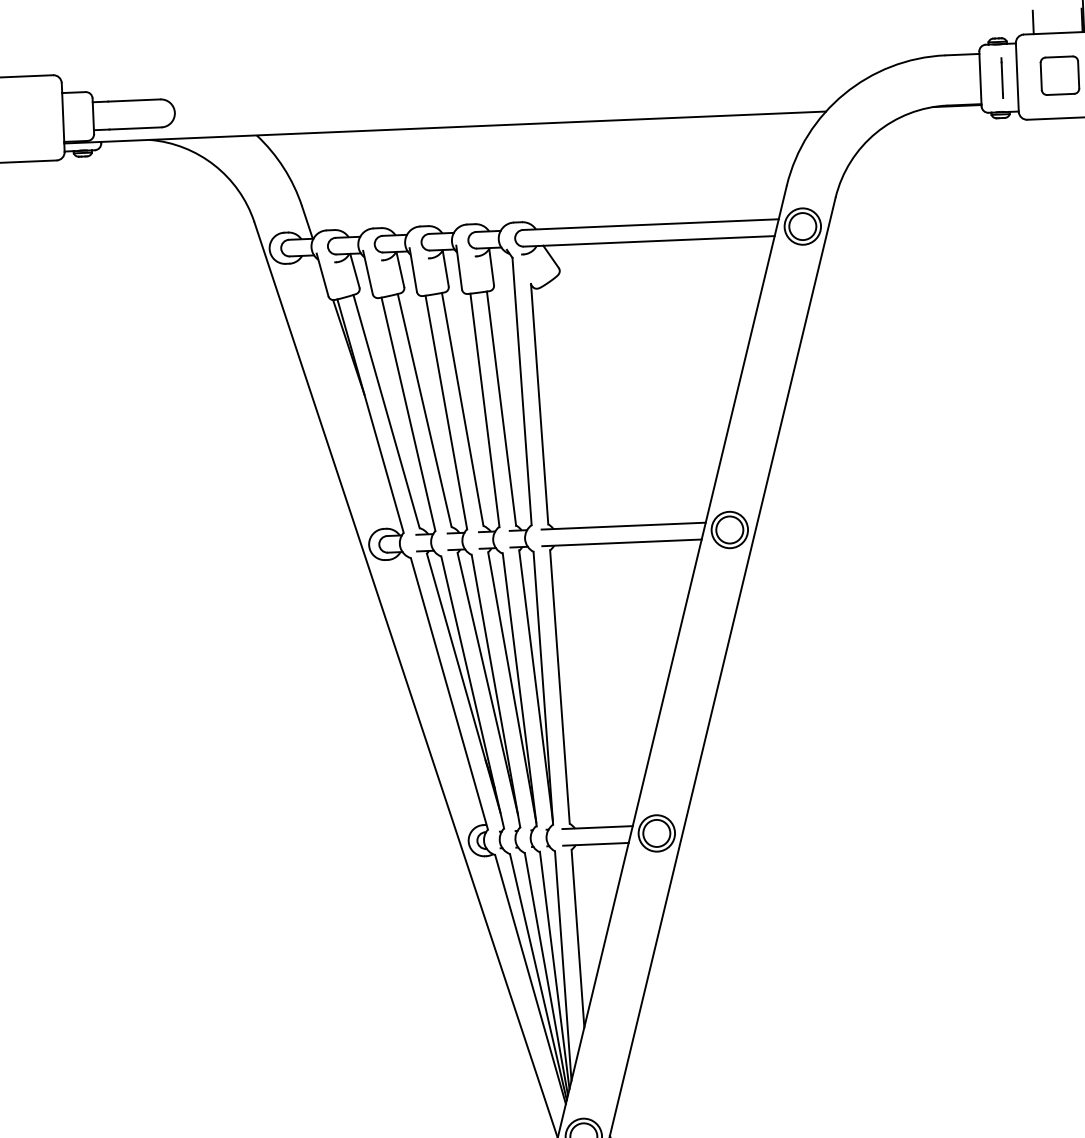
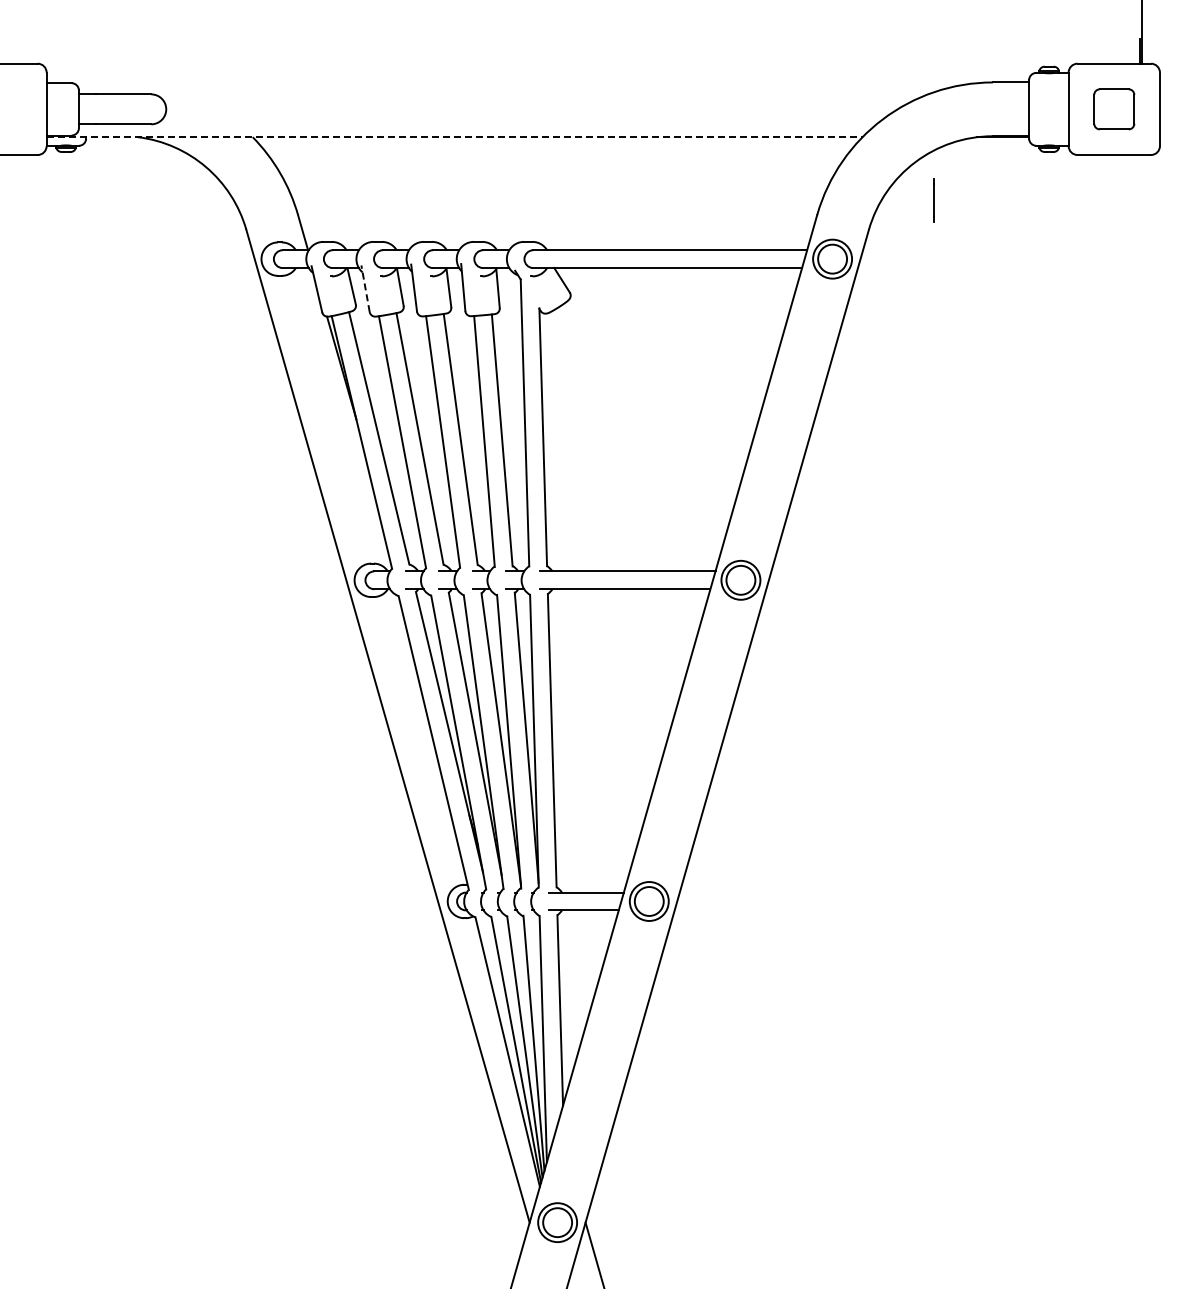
line: (1033, 21) -> (1088, 50), removed
line: (1002, 78) -> (933, 200), moved
line: (445, 127) -> (454, 137), solid -> dashed
line: (367, 272) -> (365, 288), solid -> dashed

